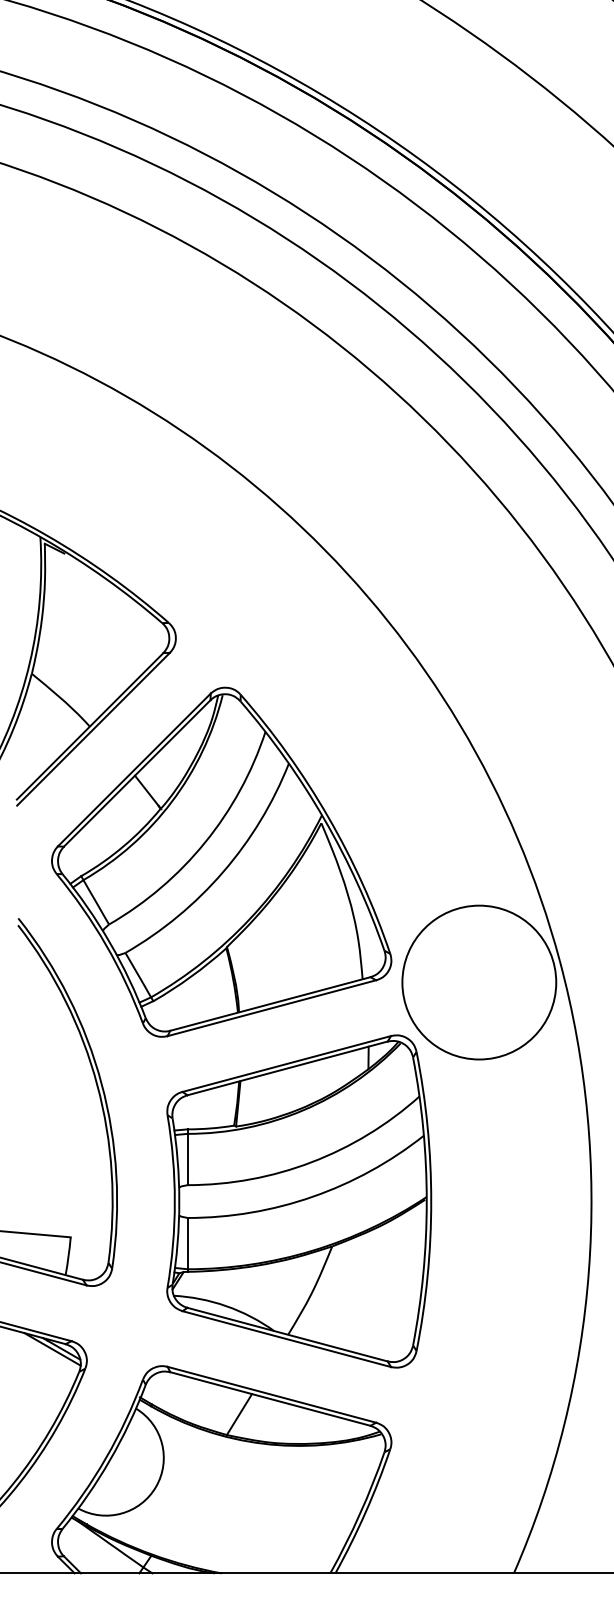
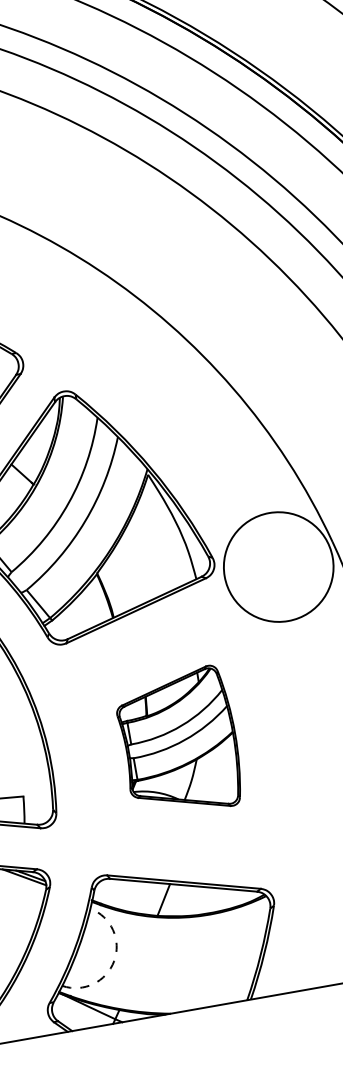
part: (299, 1201) -> (179, 743), size x0.6
arc: (156, 1486) -> (114, 960), solid -> dashed

